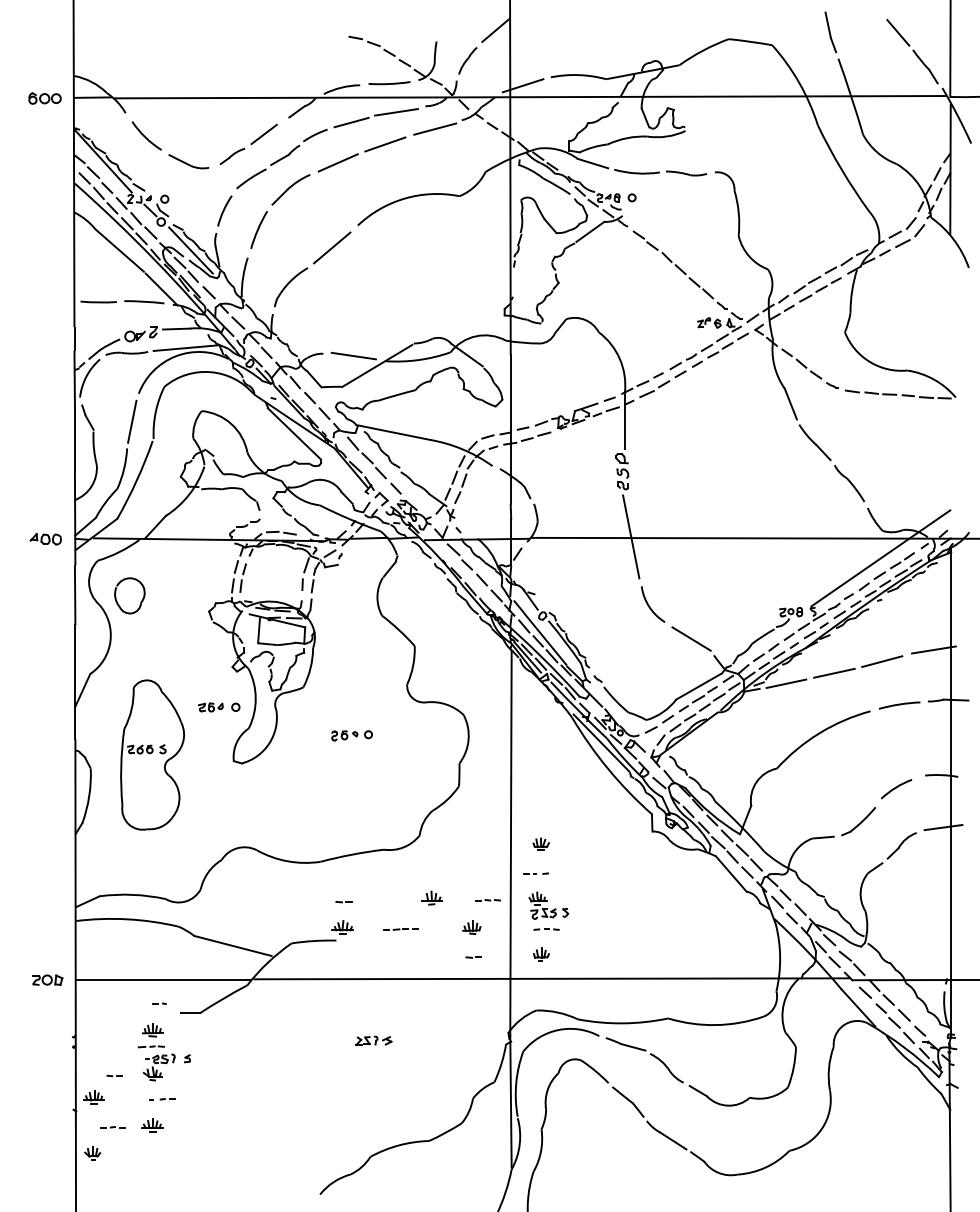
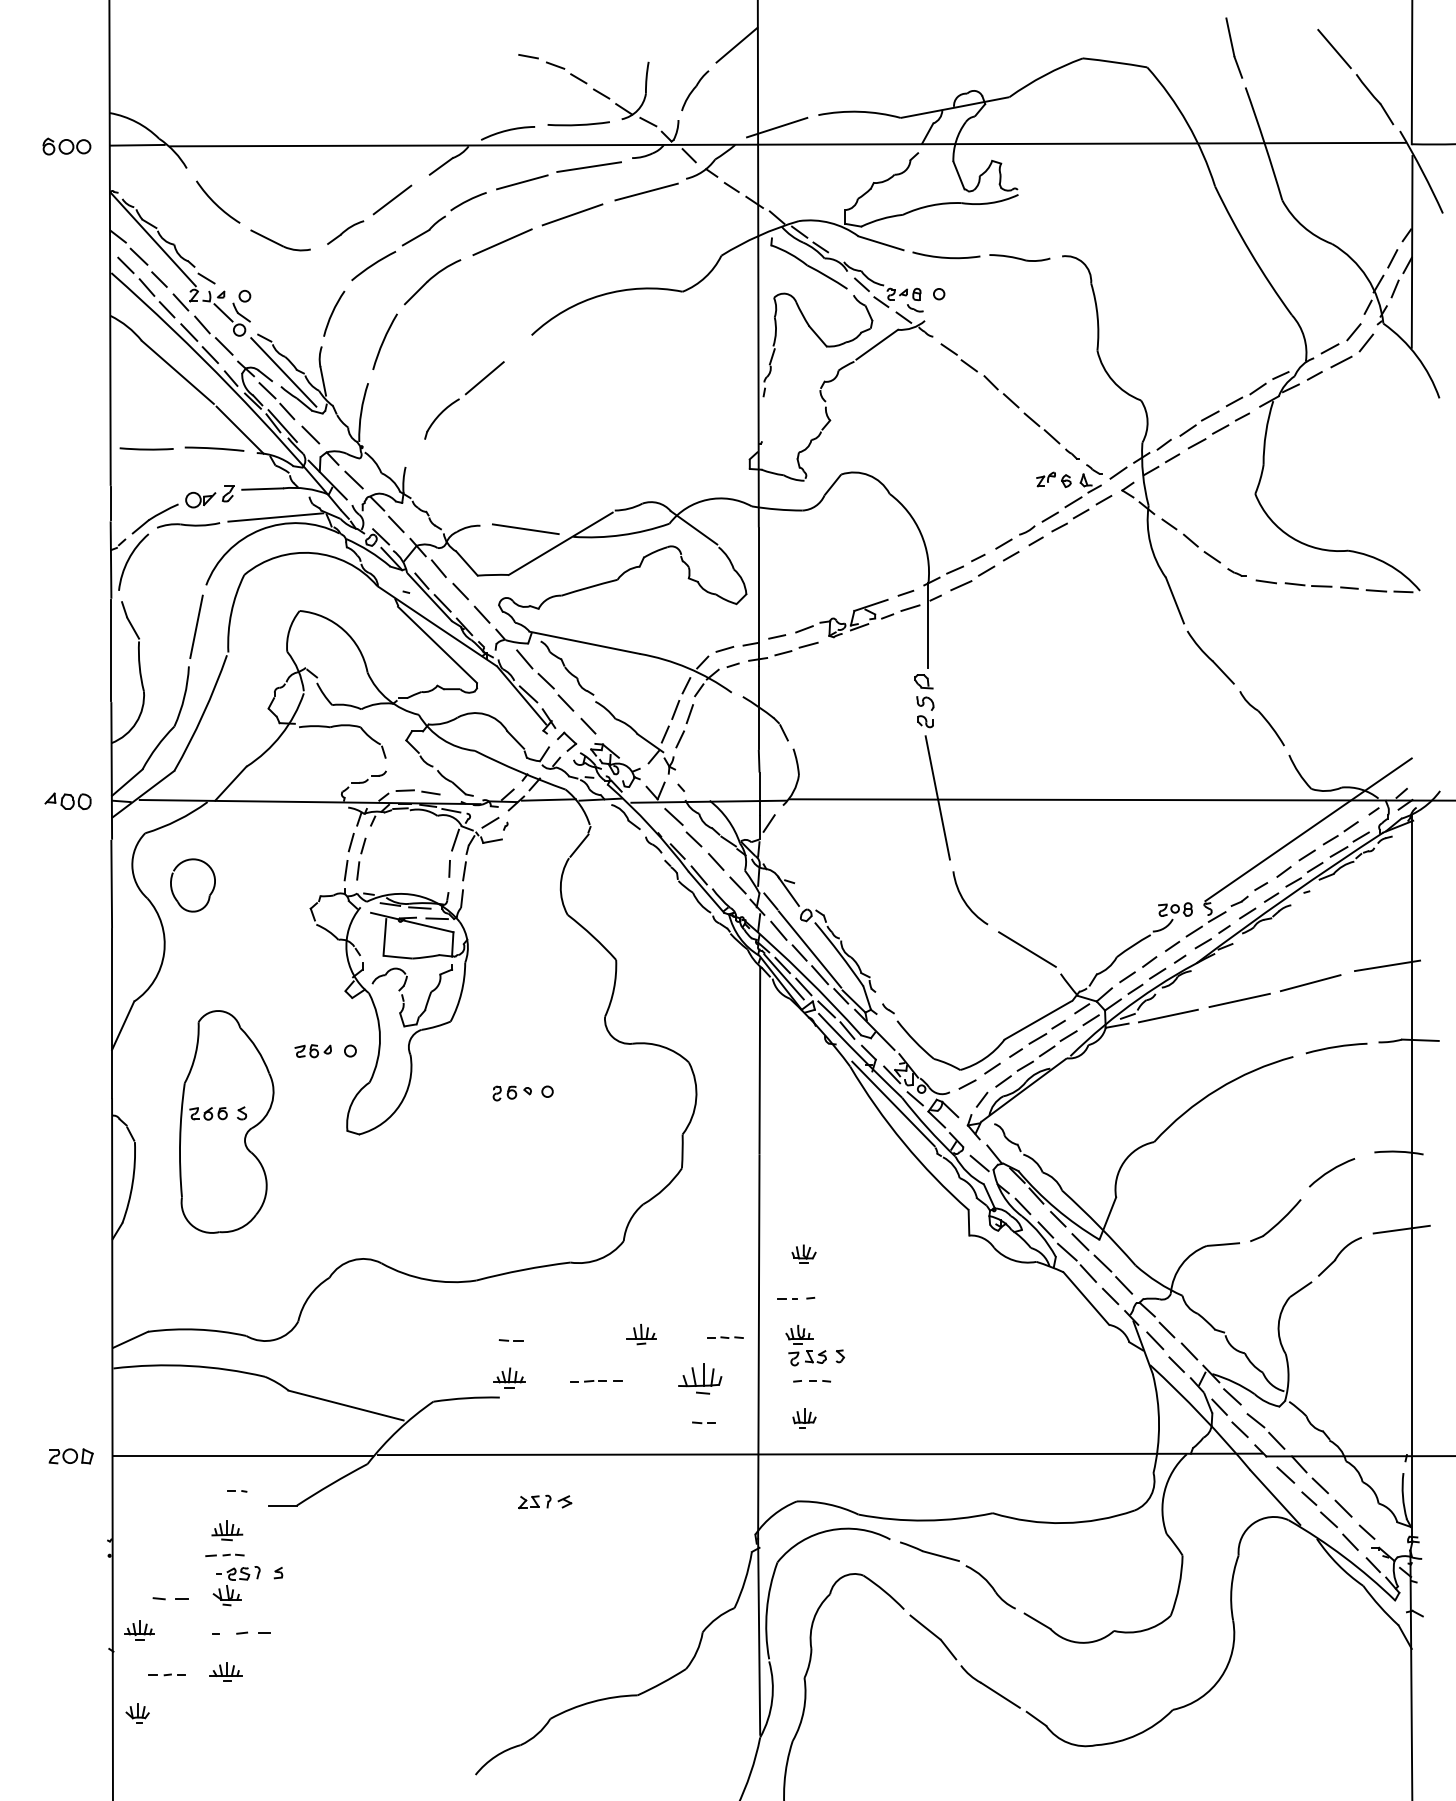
part: (312, 269) -> (464, 400), size x0.7
part: (471, 927) -> (700, 1378), size x1.6
part: (373, 1040) -> (544, 1501), moved
part: (114, 1075) -> (170, 1597), size x1.6
part: (162, 1099) -> (241, 1633), size x1.6

